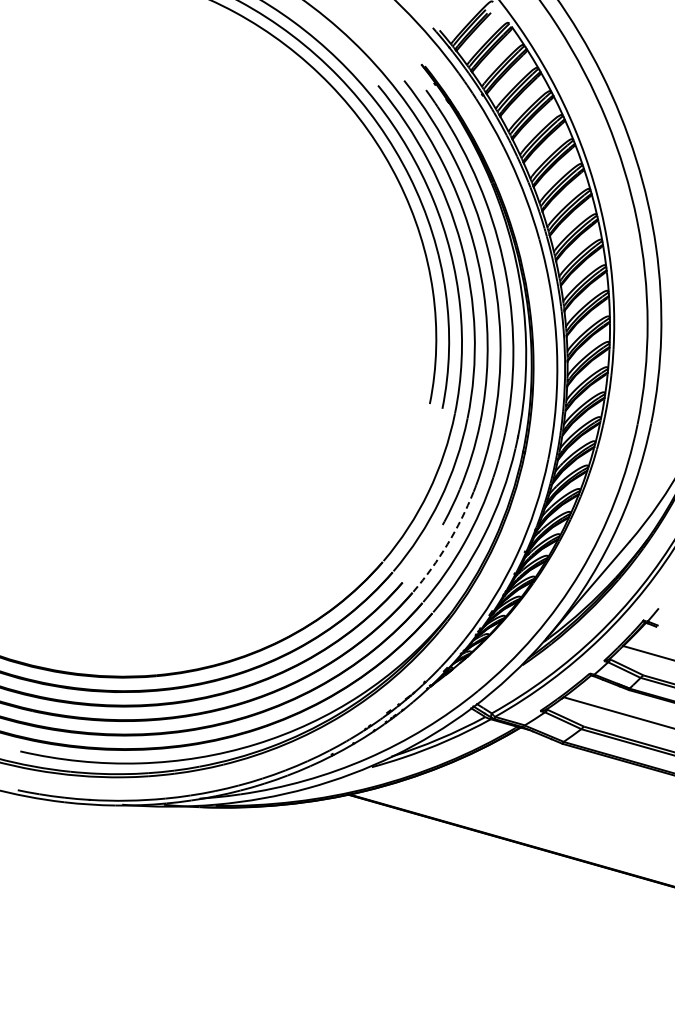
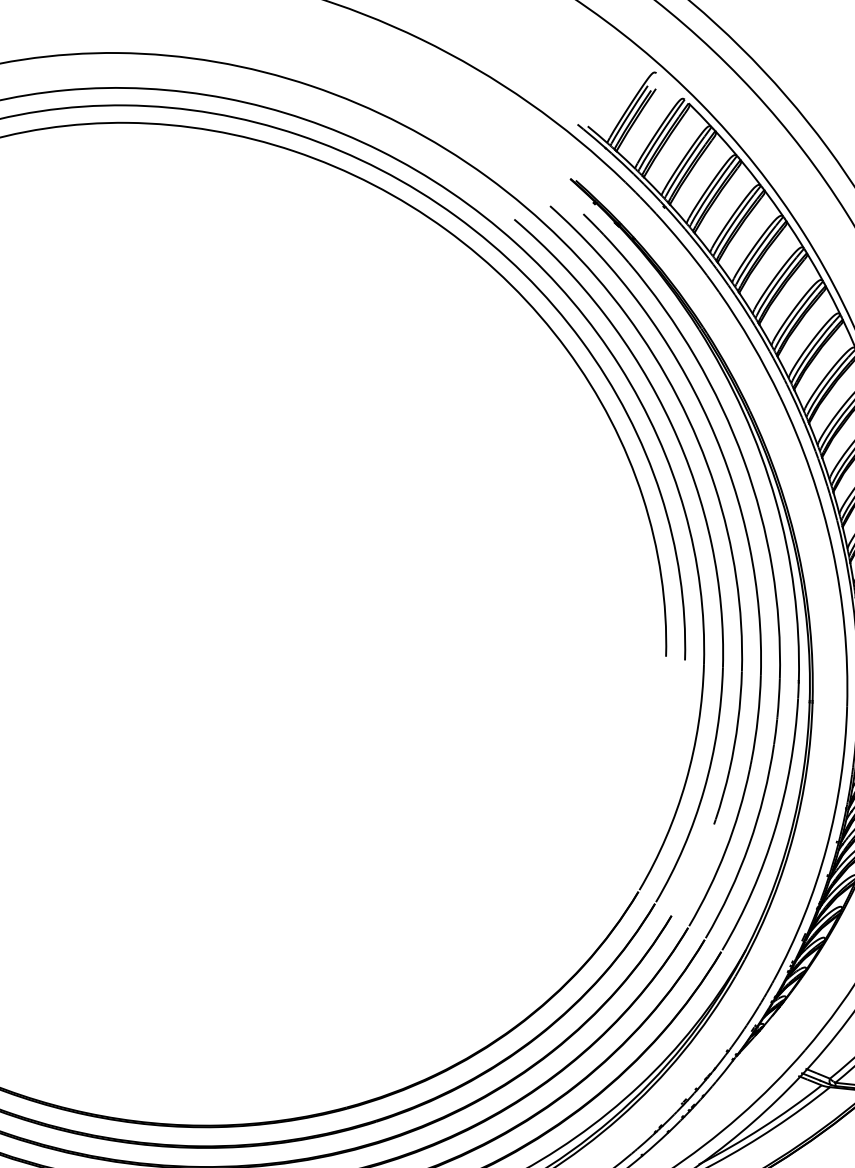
arc: (447, 544) -> (725, 850), dashed -> solid

